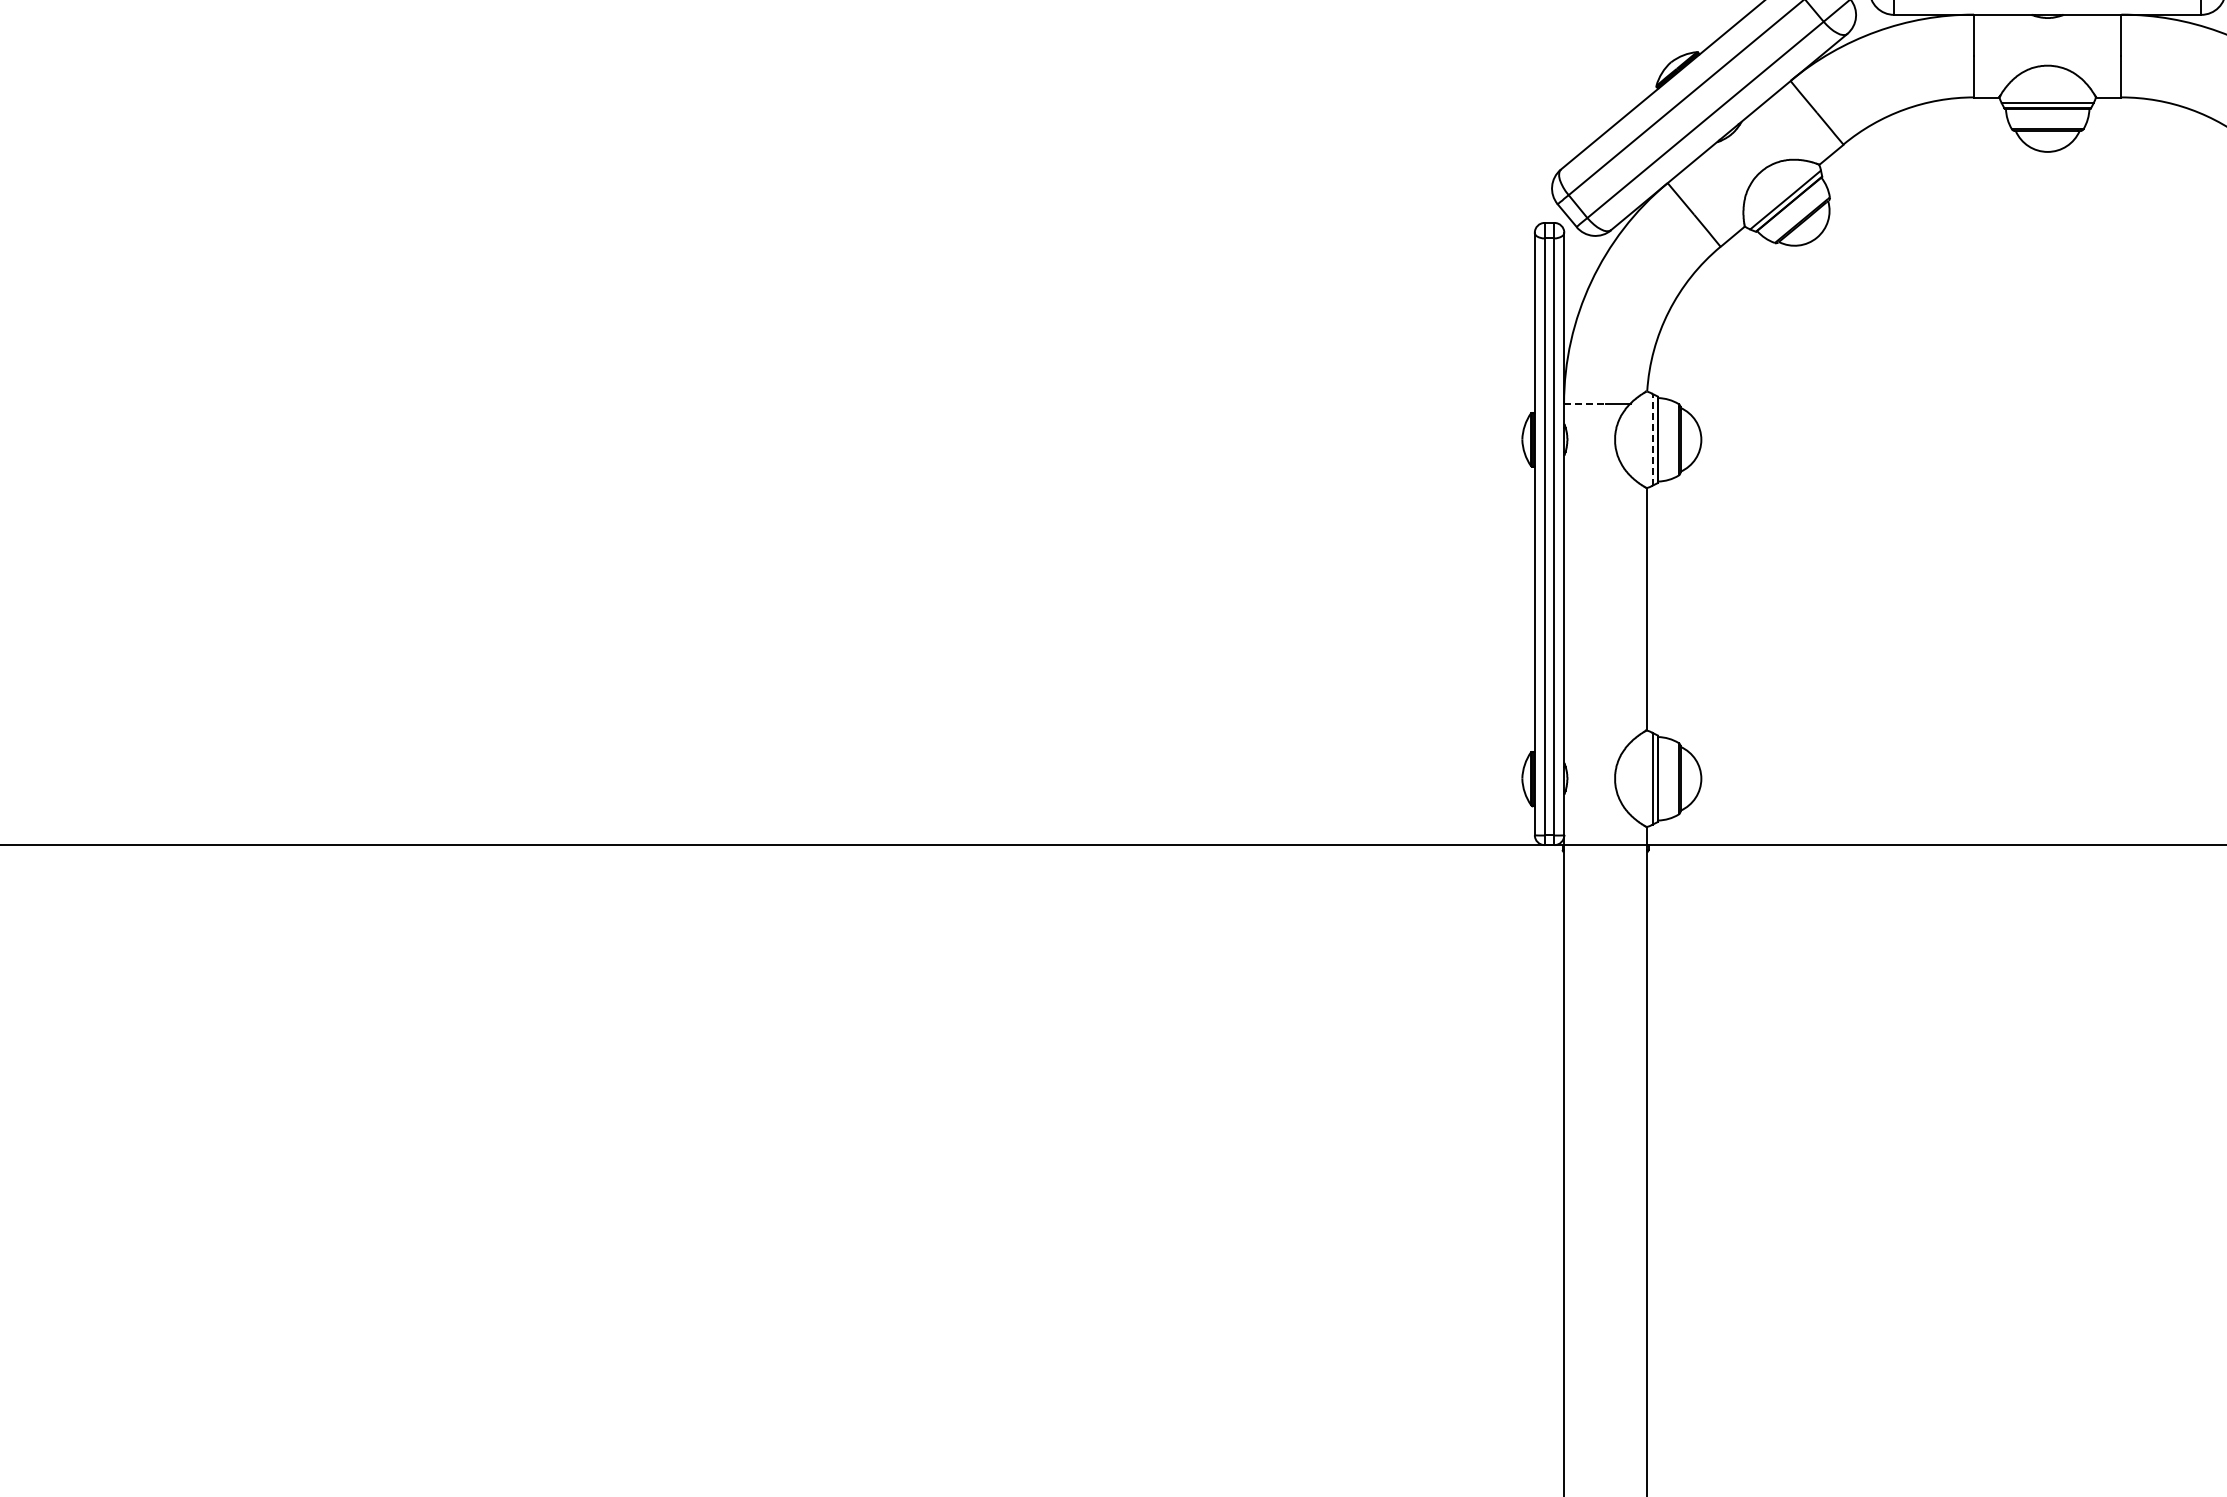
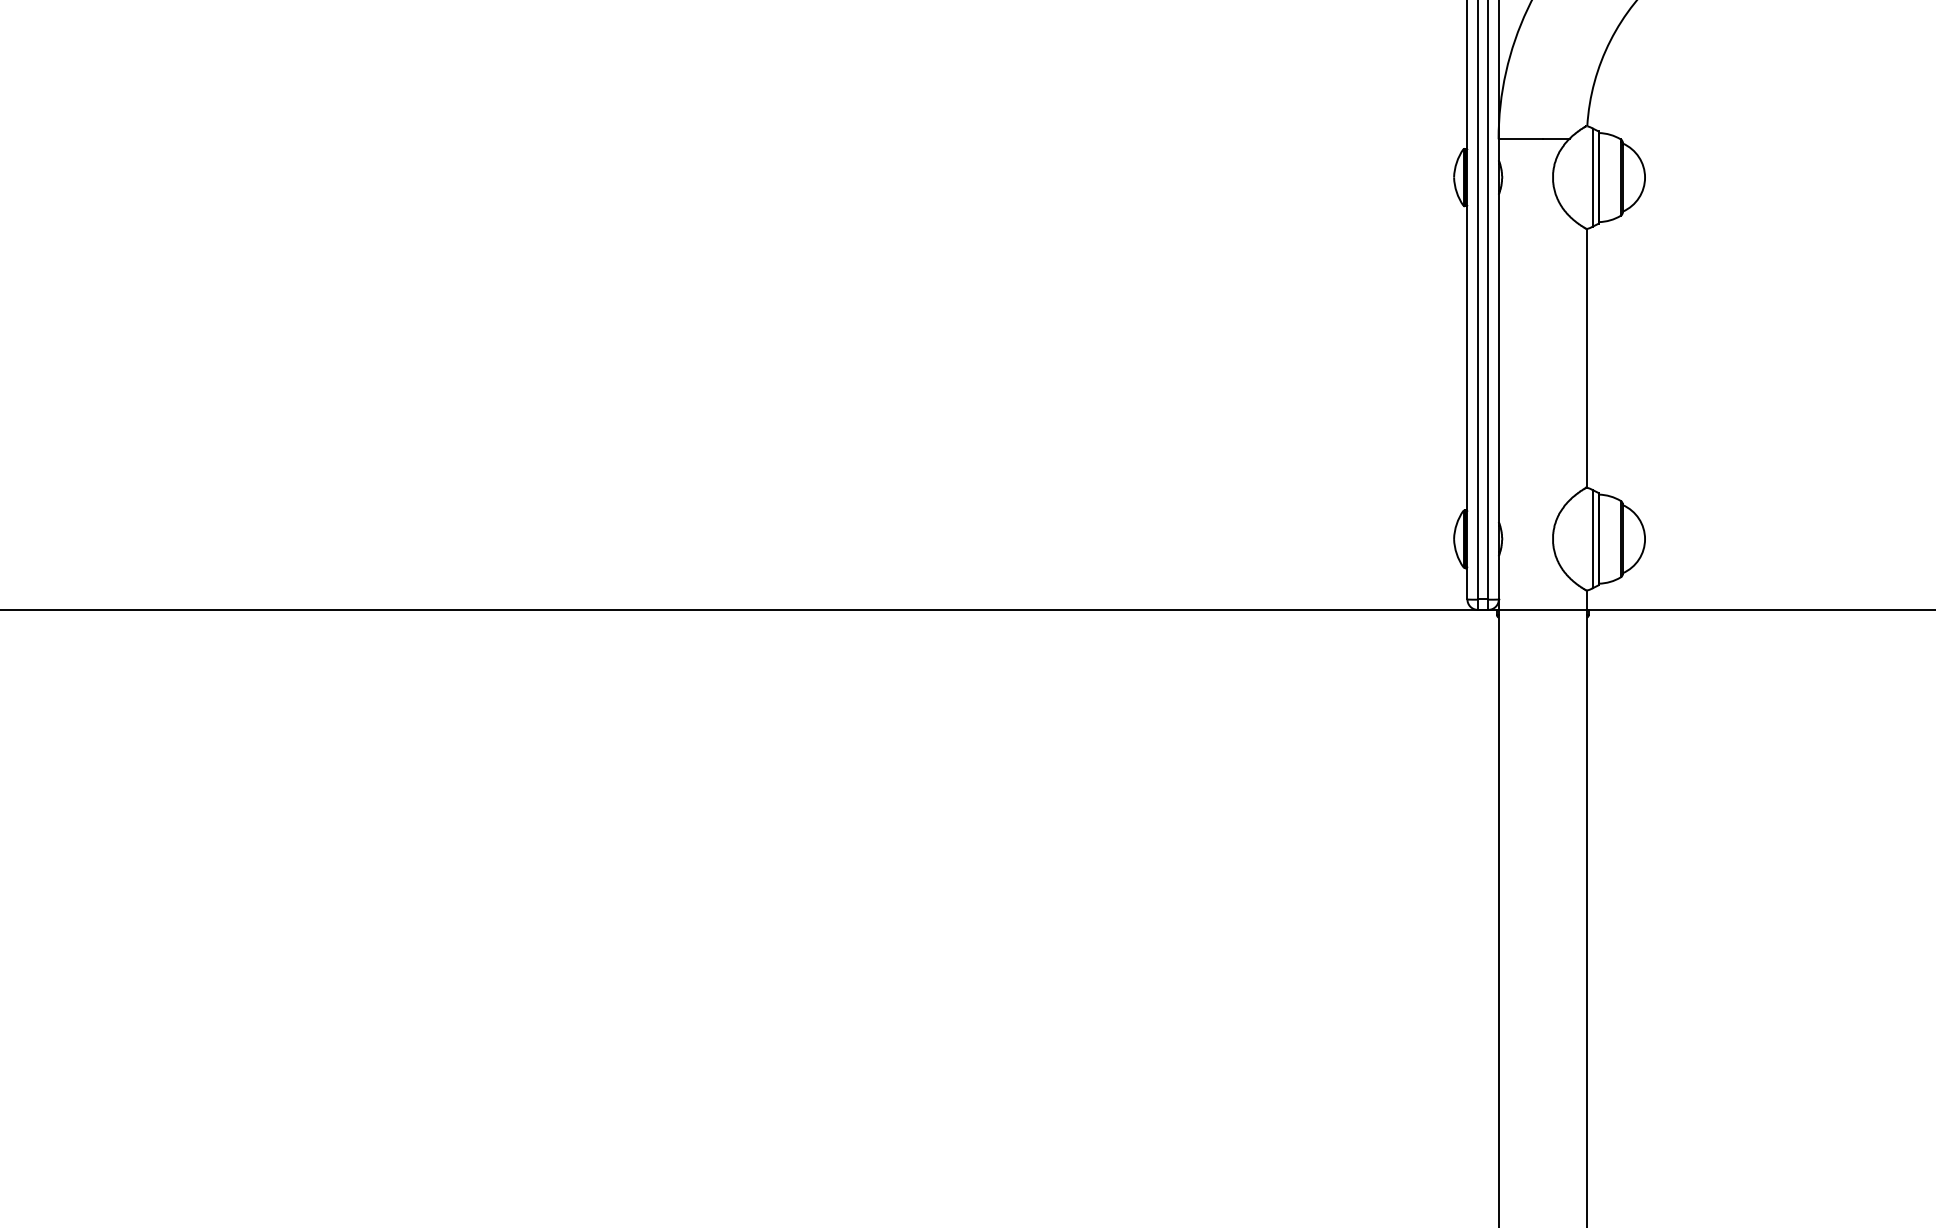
line: (1584, 403) -> (1520, 138), dashed -> solid
line: (1652, 439) -> (1592, 177), dashed -> solid

